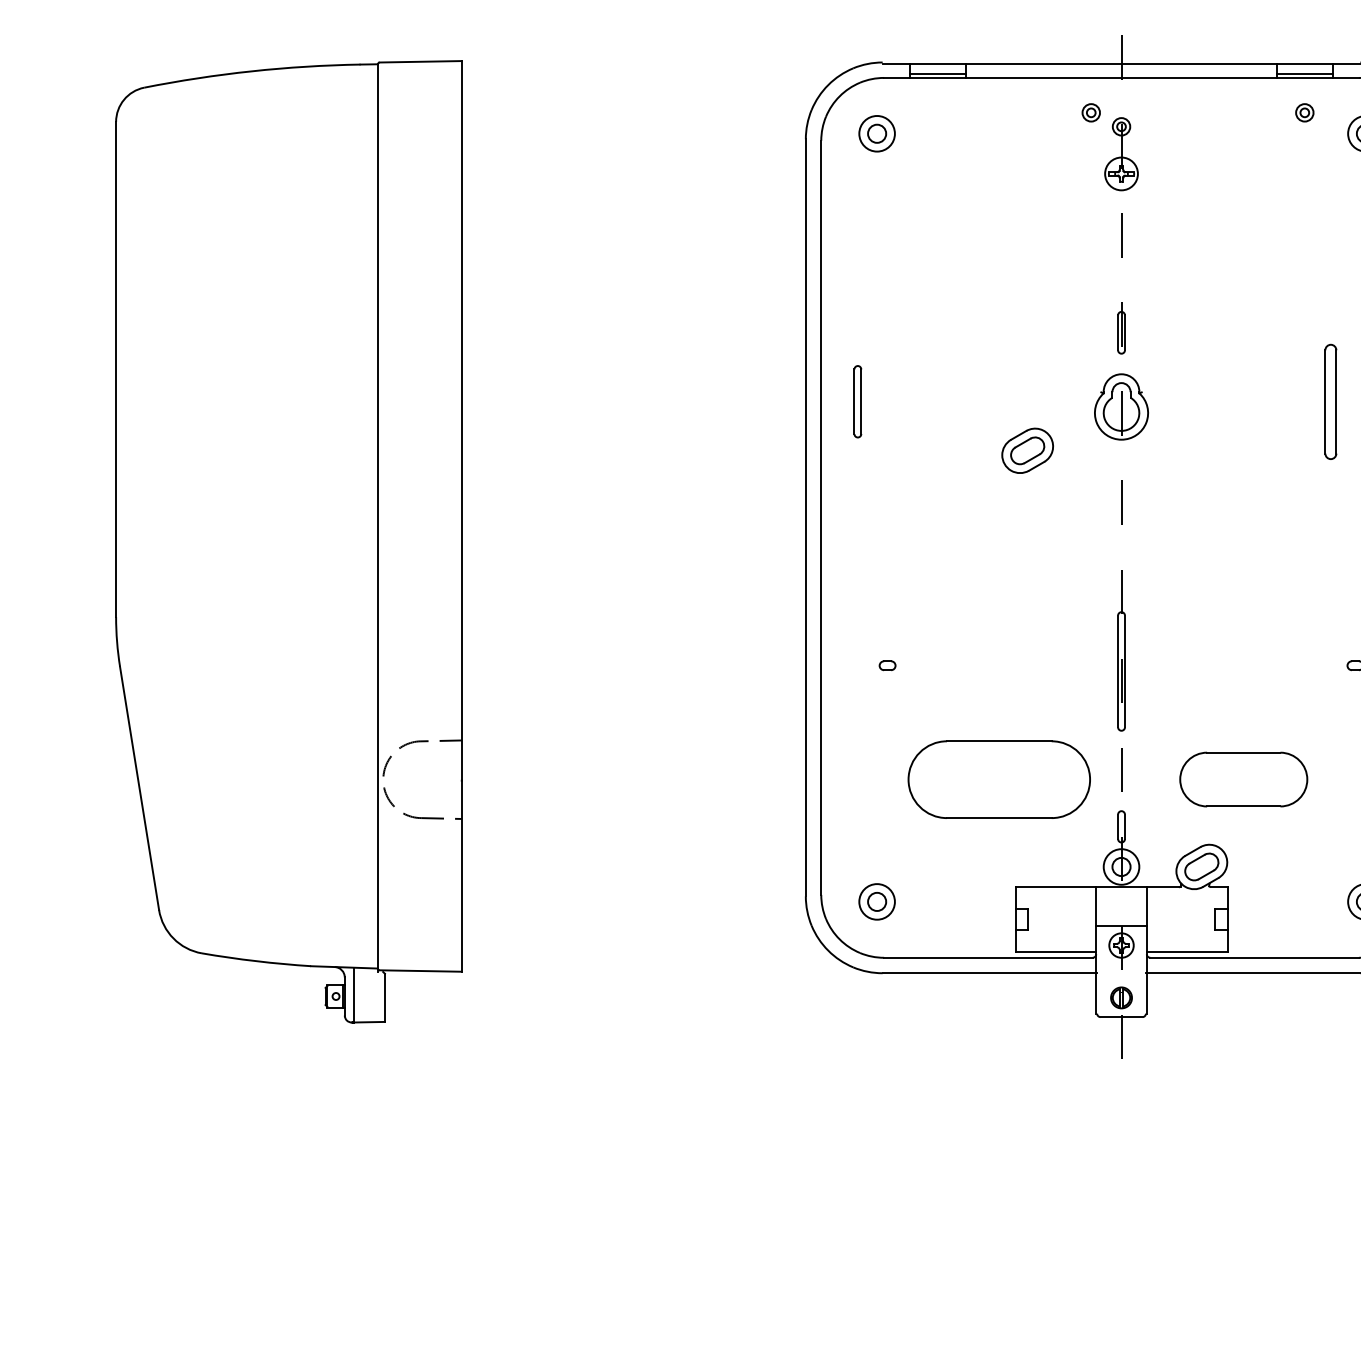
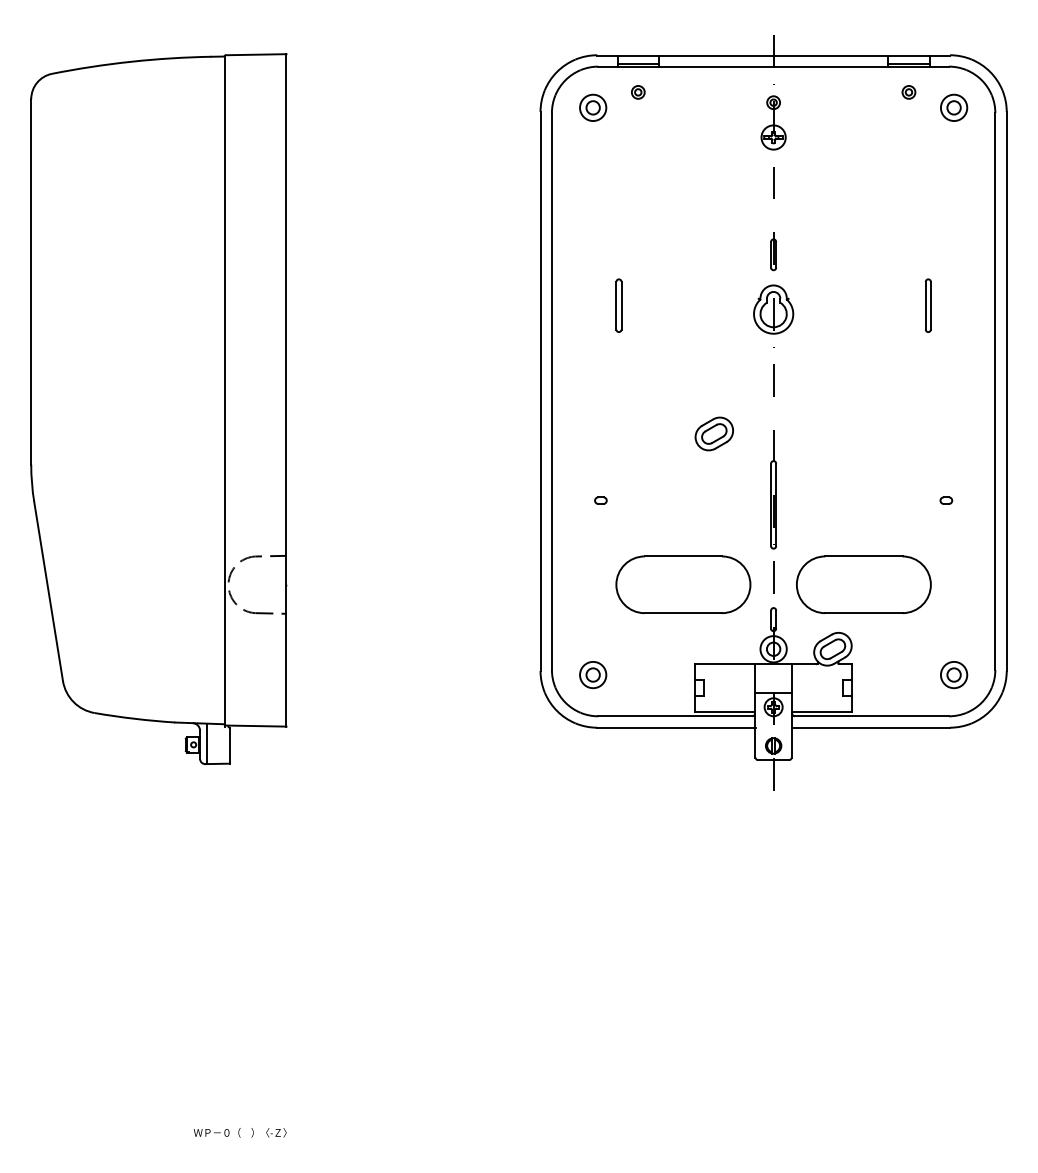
part: (1091, 112) -> (638, 92), moved
part: (857, 401) -> (618, 305), moved
part: (1331, 401) -> (928, 305), size x0.62
part: (1026, 450) -> (713, 433), moved
part: (1243, 779) -> (863, 584), size x1.43

